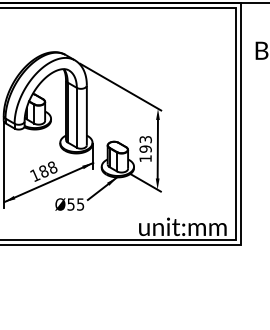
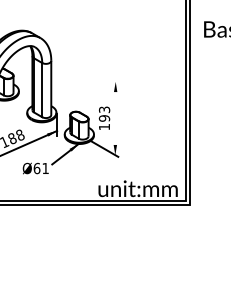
line: (120, 86) -> (81, 61), removed
line: (157, 149) -> (115, 118), removed
text: (75, 204) -> (41, 168), Ø55 -> Ø61

